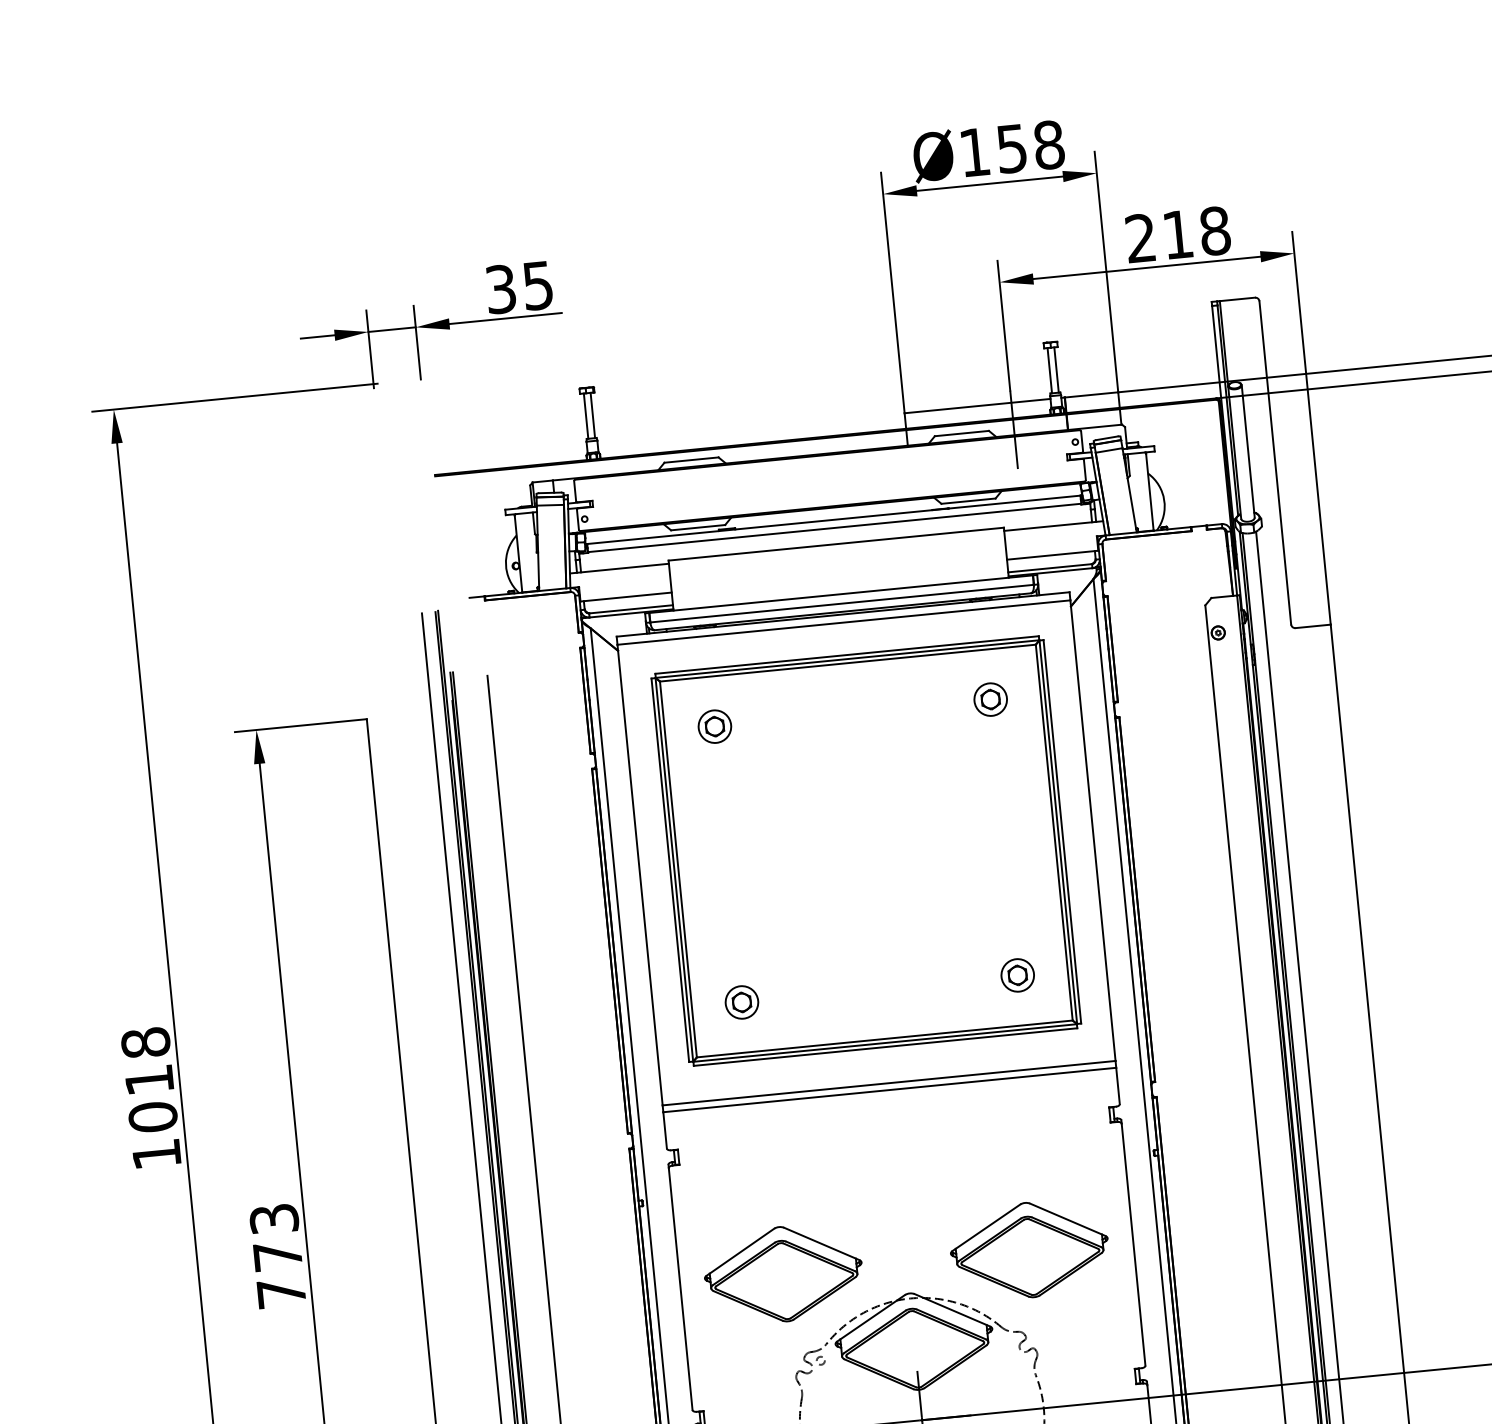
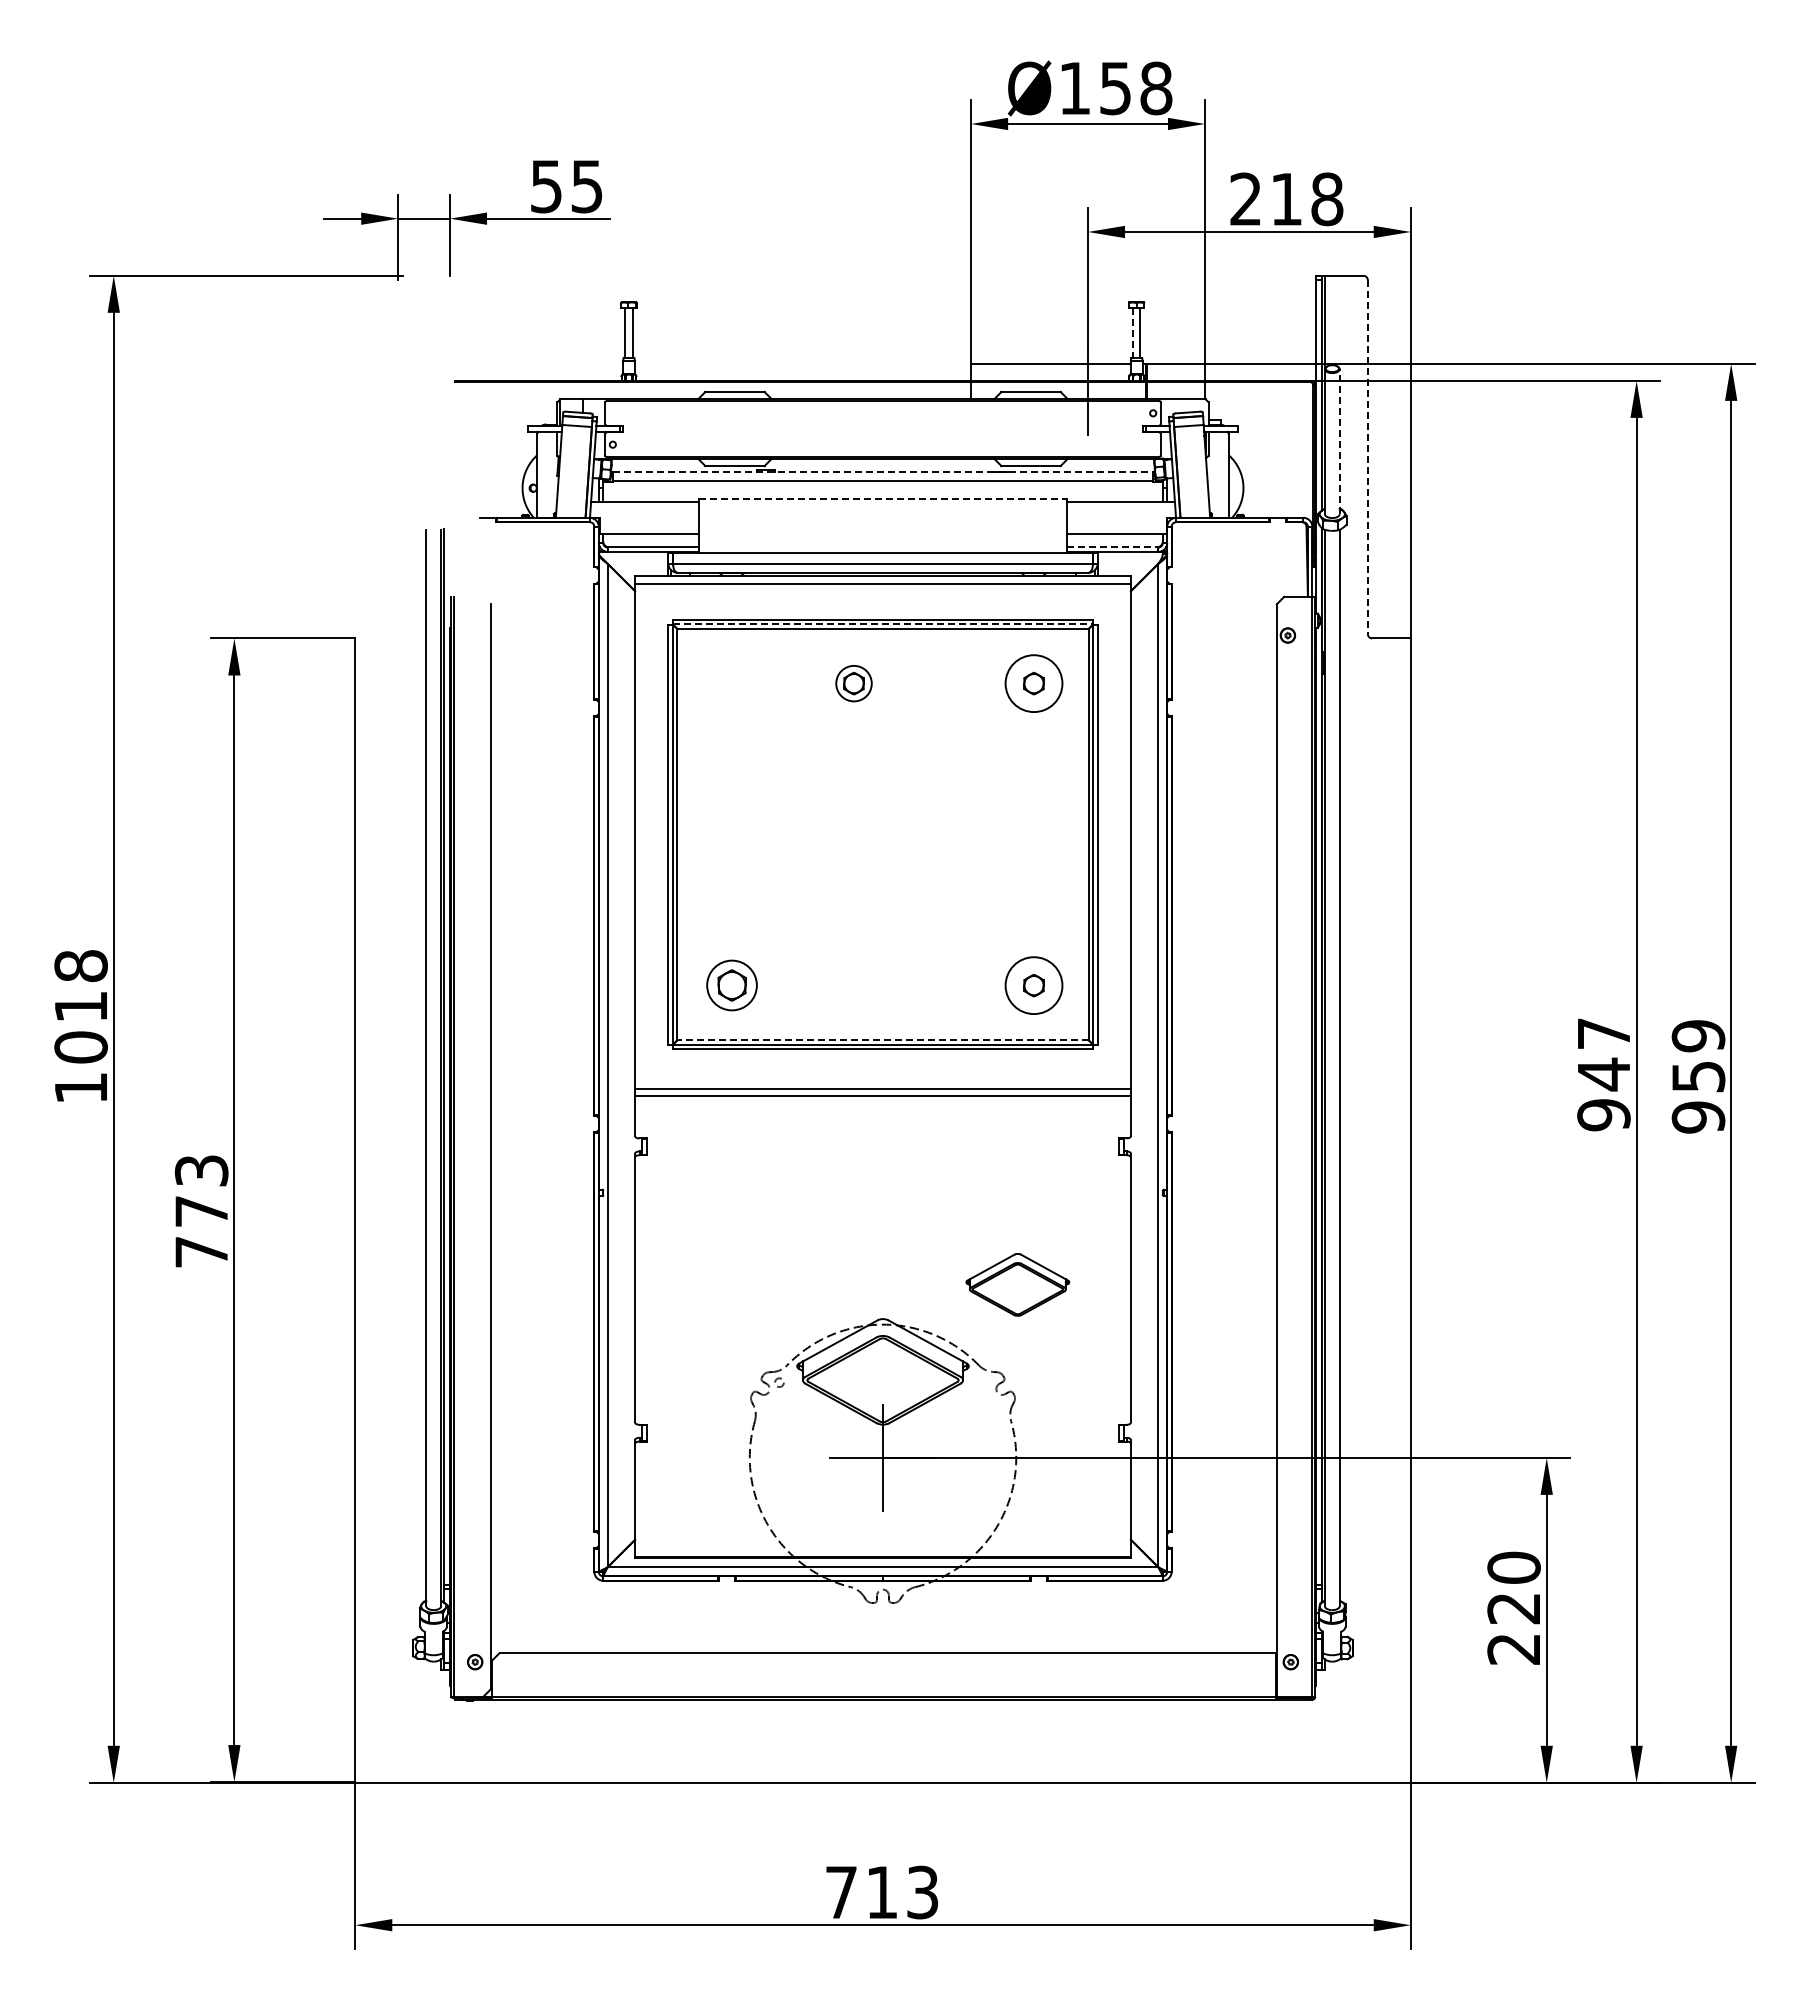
text: (500, 288) -> (546, 185), 35 -> 55
line: (1050, 370) -> (1133, 333), solid -> dashed
line: (1248, 451) -> (1339, 441), solid -> dashed
line: (1275, 463) -> (1367, 457), solid -> dashed
line: (834, 519) -> (883, 471), solid -> dashed
line: (836, 544) -> (883, 498), solid -> dashed
line: (1050, 568) -> (1112, 547), solid -> dashed
line: (847, 659) -> (883, 624), solid -> dashed
circle: (990, 699) -> (1033, 683), size x1.6
part: (714, 726) -> (853, 683), moved
circle: (1017, 975) -> (1033, 985), size x1.6
part: (741, 1002) -> (731, 985), size x1.4
line: (885, 1039) -> (883, 1040), solid -> dashed
part: (1029, 1249) -> (1017, 1284), size x0.6
part: (782, 1274) -> (747, 1284), removed

